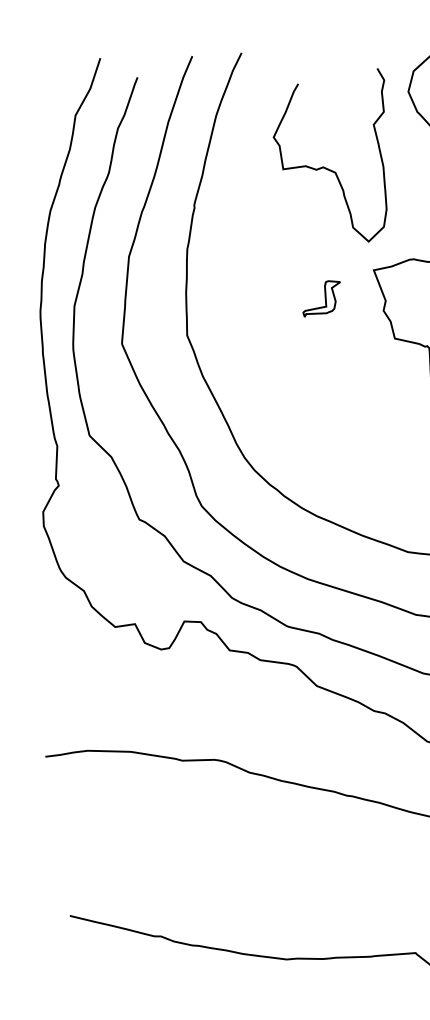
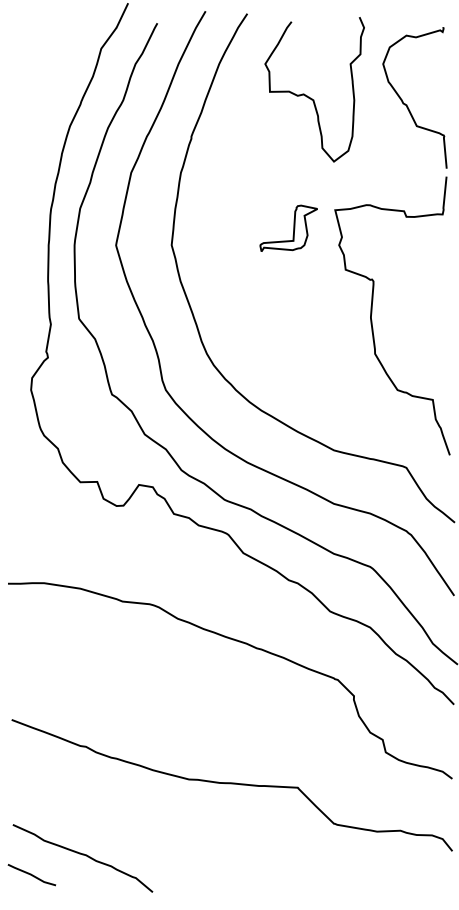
curve: (330, 168) -> (309, 96), moved
part: (321, 297) -> (288, 227), size x1.67

